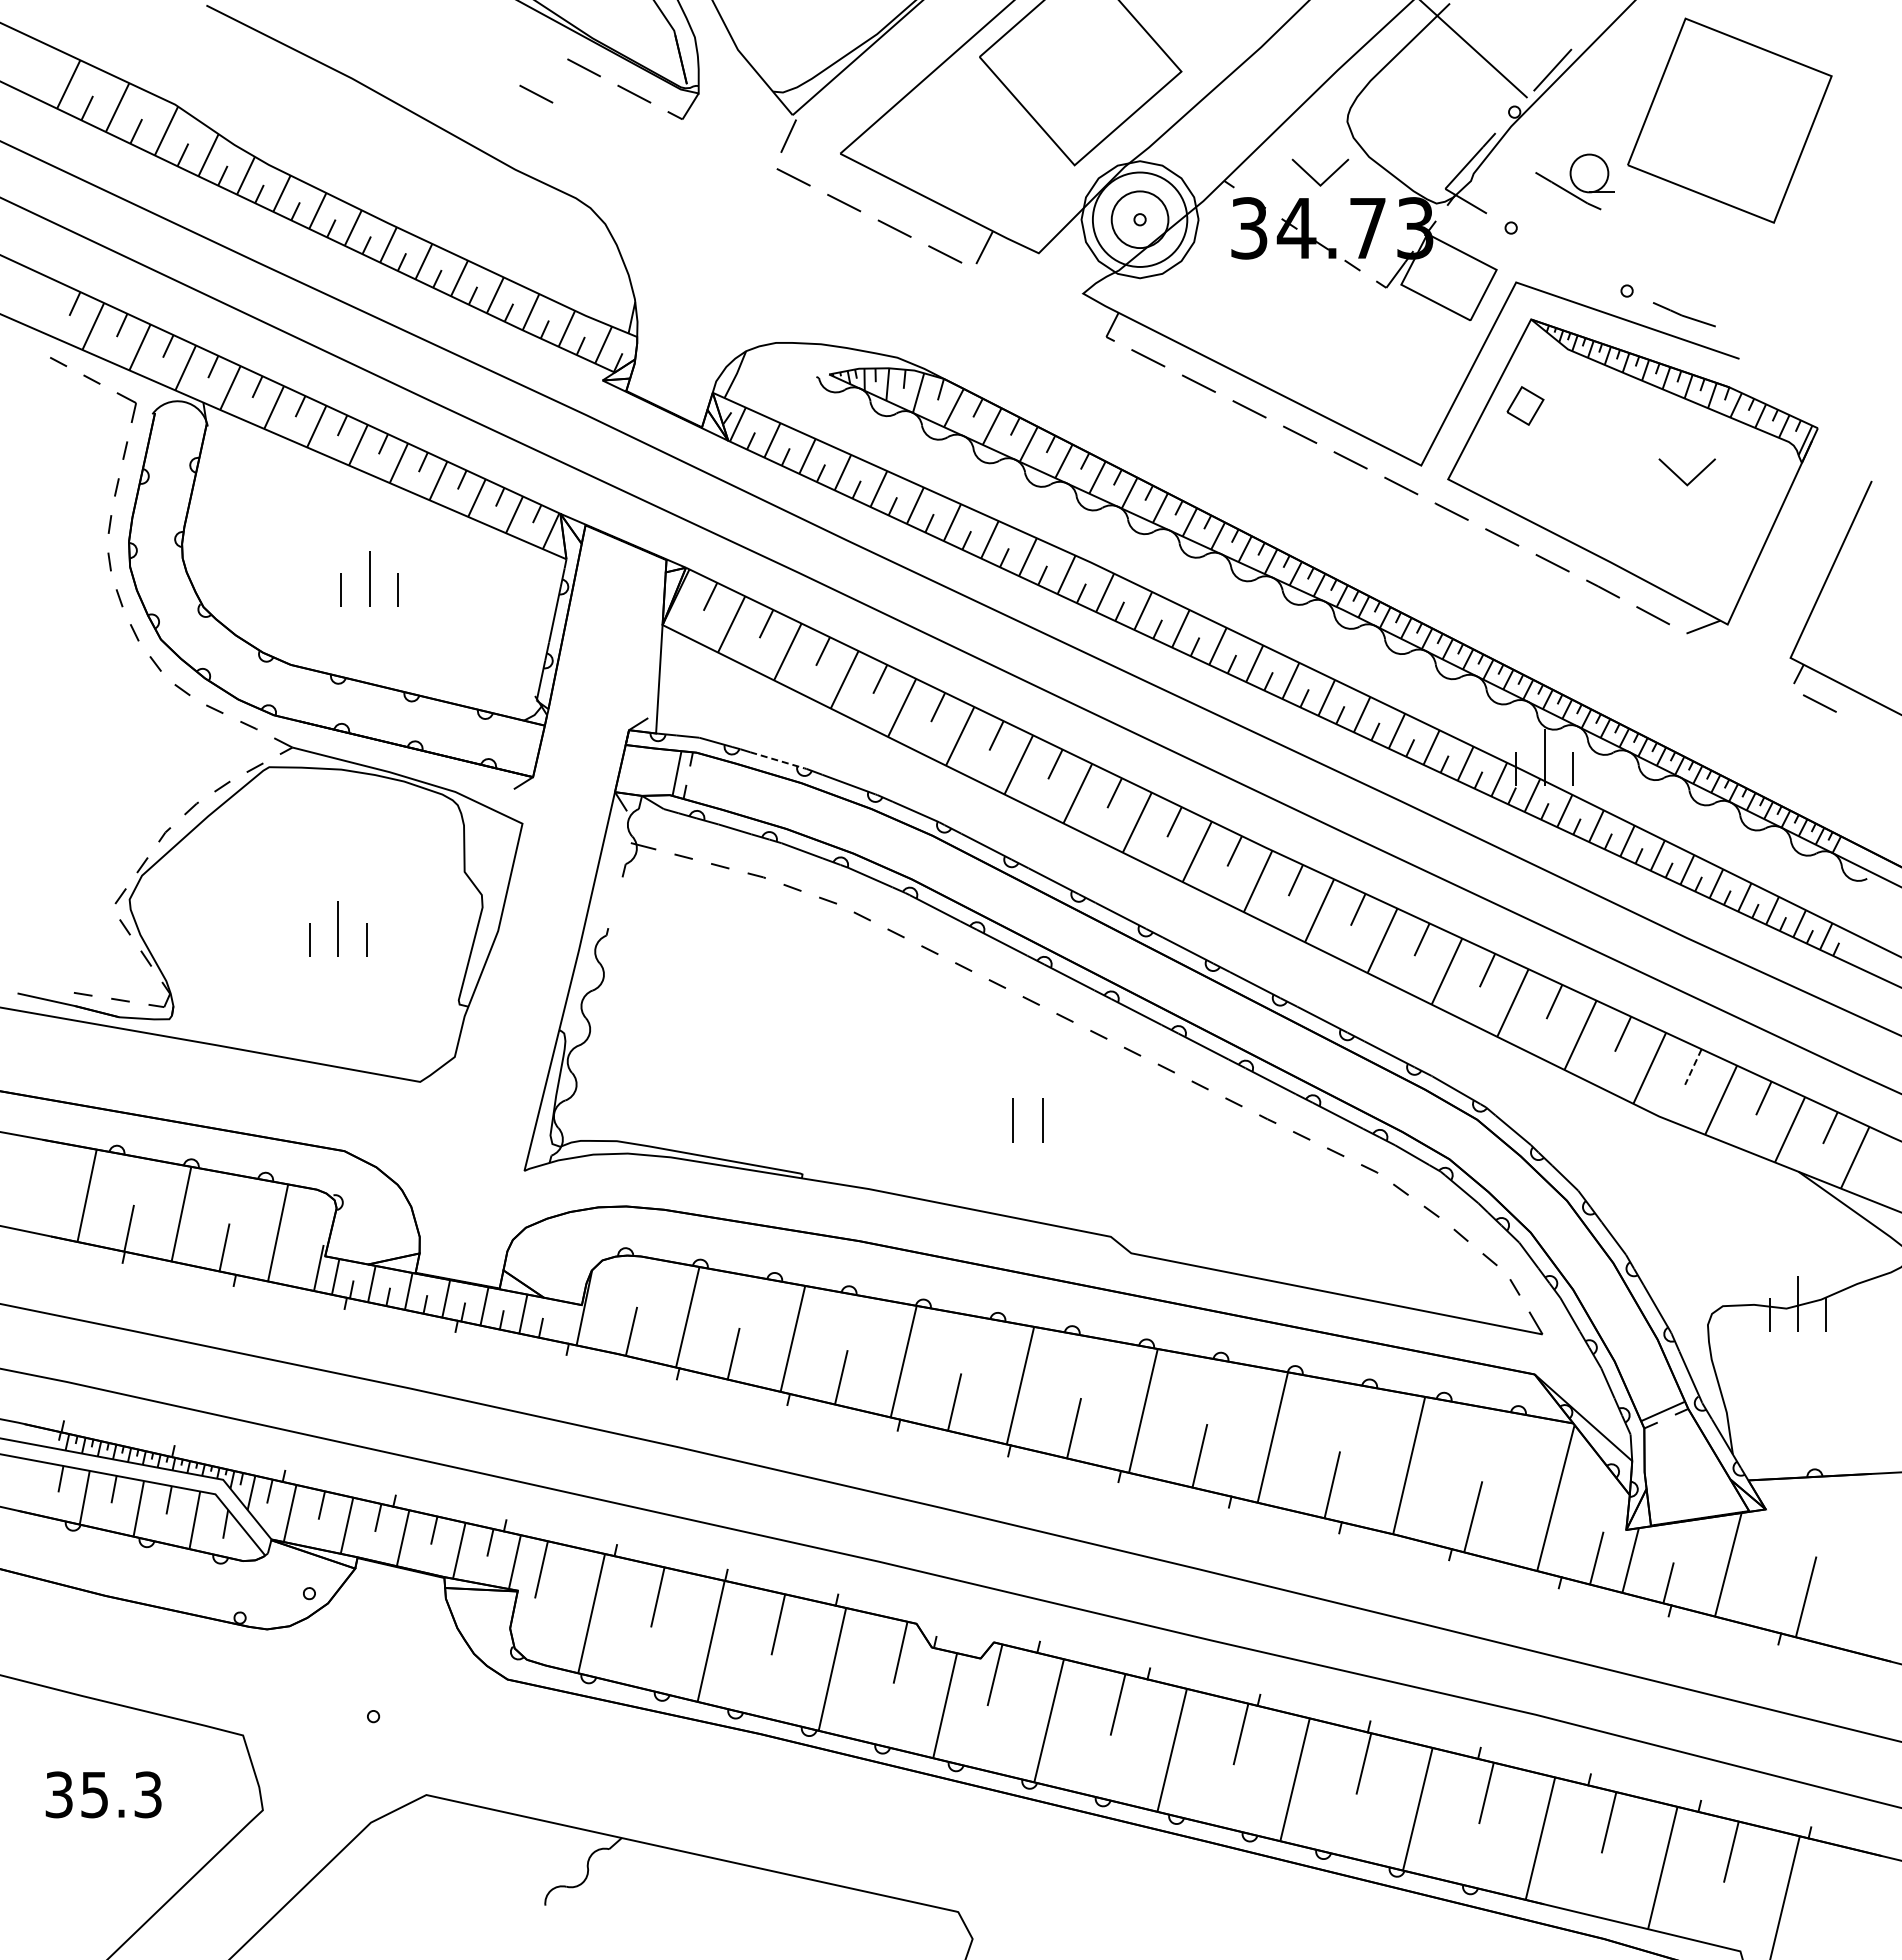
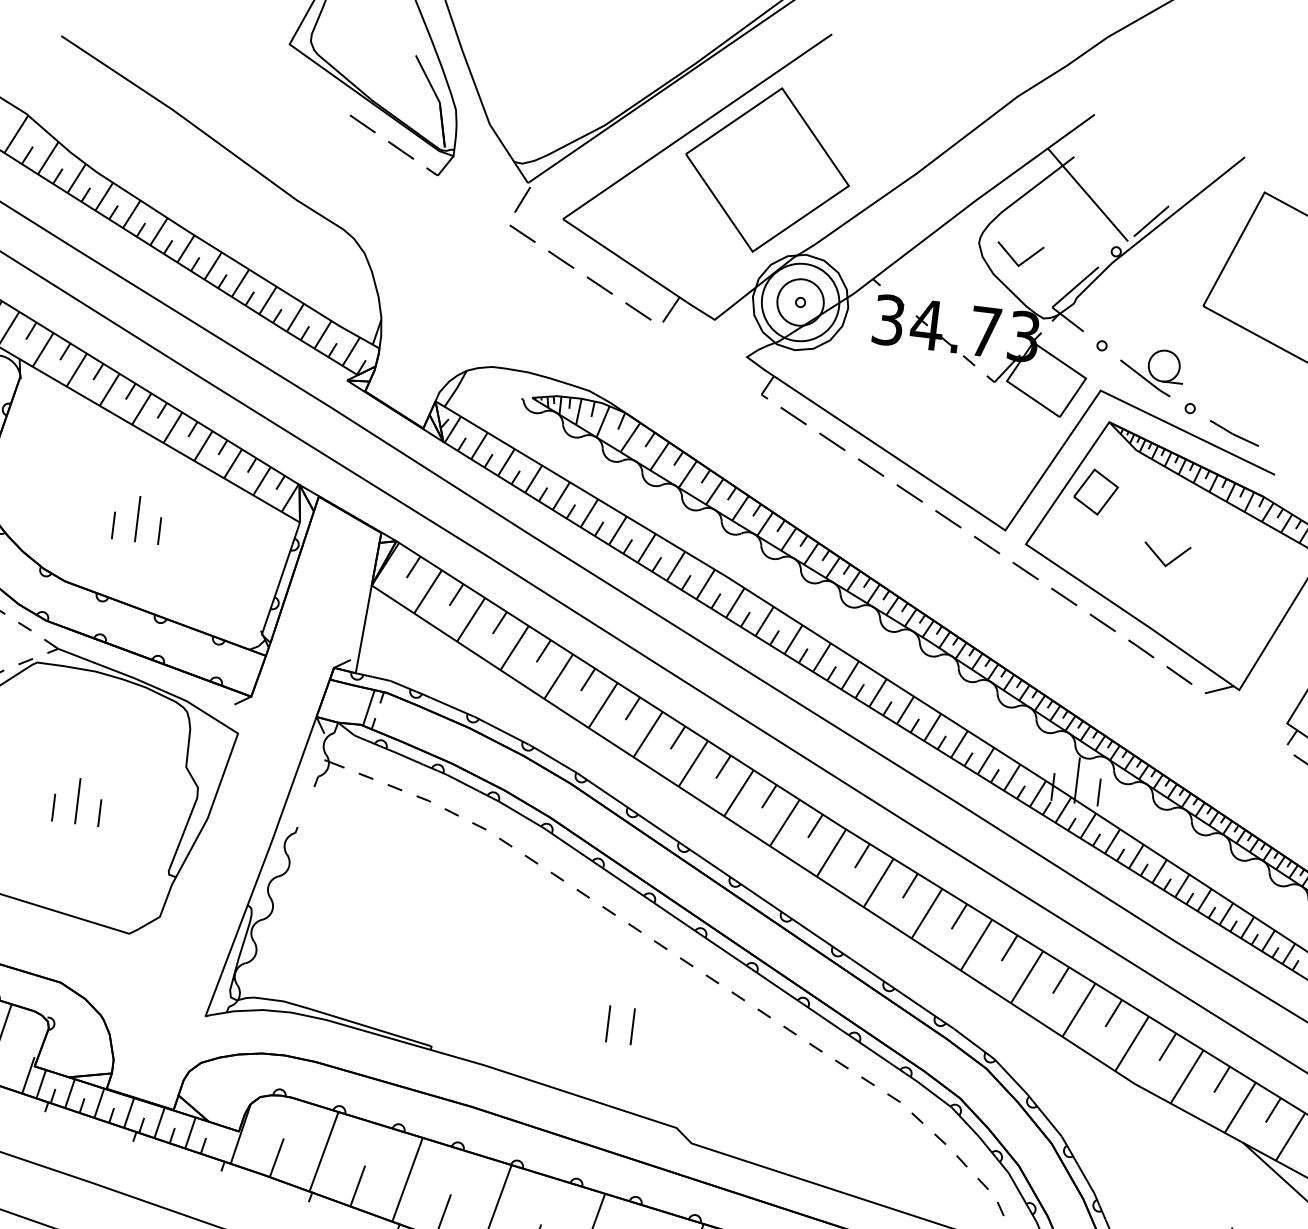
line: (536, 93) -> (321, 140), removed
part: (1314, 178) -> (1014, 259), moved
part: (1574, 181) -> (1151, 371), moved
part: (1525, 405) -> (1096, 491), size x1.43
part: (1680, 477) -> (1160, 559), moved
line: (777, 760) -> (451, 707), dashed -> solid
line: (1693, 1067) -> (1167, 1047), dashed -> solid

